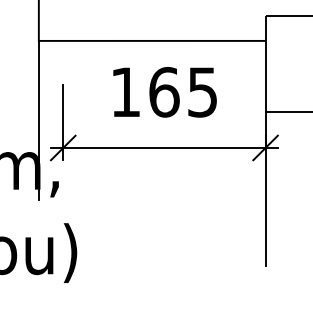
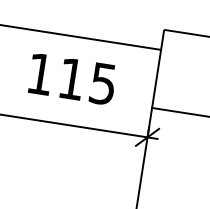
text: (164, 92) -> (71, 79), 165 -> 115

